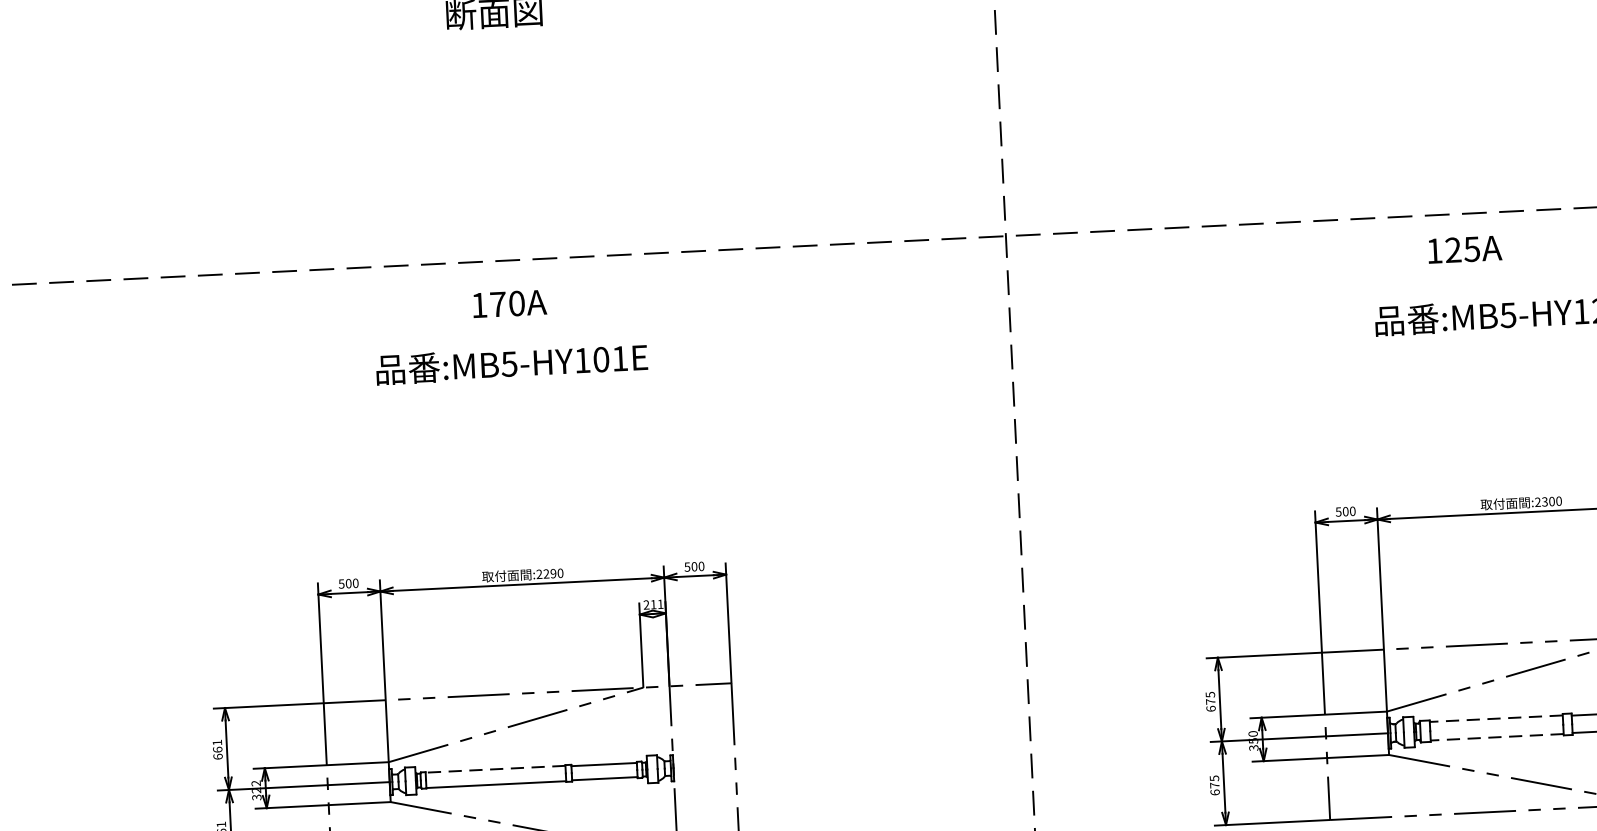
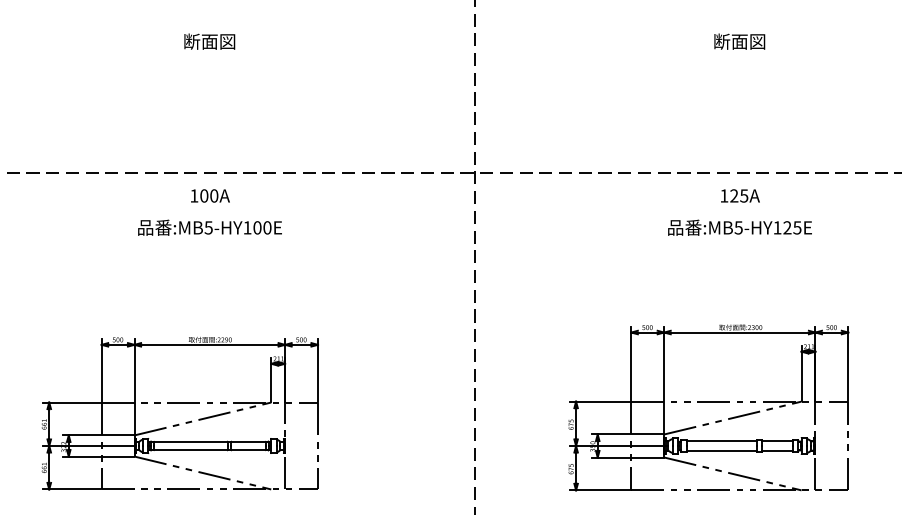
text: (1465, 248) -> (740, 195), moved
text: (498, 303) -> (204, 195), 170A -> 100A
text: (620, 358) -> (267, 227), :MB5-HY101E -> :MB5-HY100E
line: (1495, 719) -> (721, 441), dashed -> solid
line: (1496, 736) -> (721, 450), dashed -> solid
line: (494, 768) -> (190, 441), dashed -> solid

